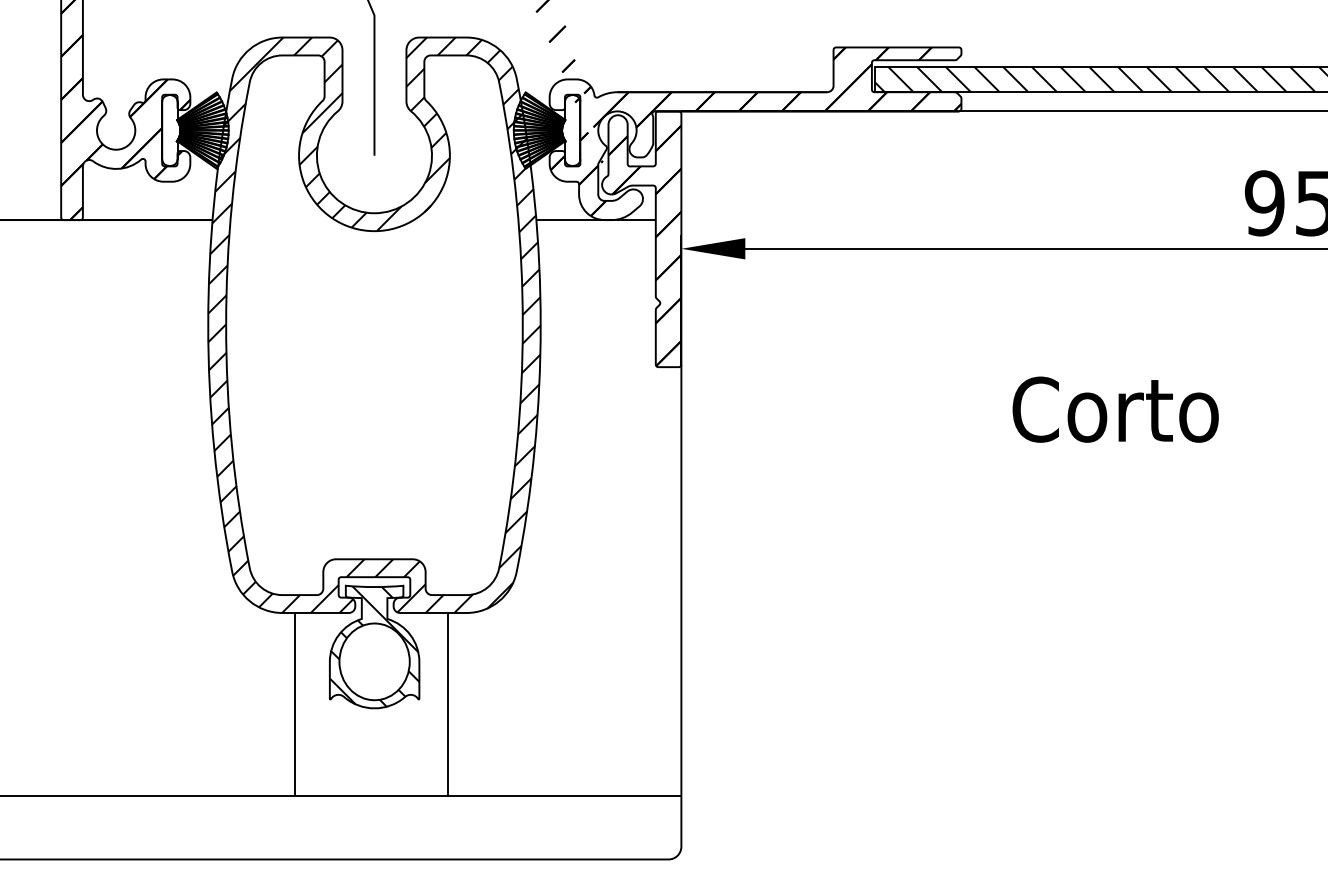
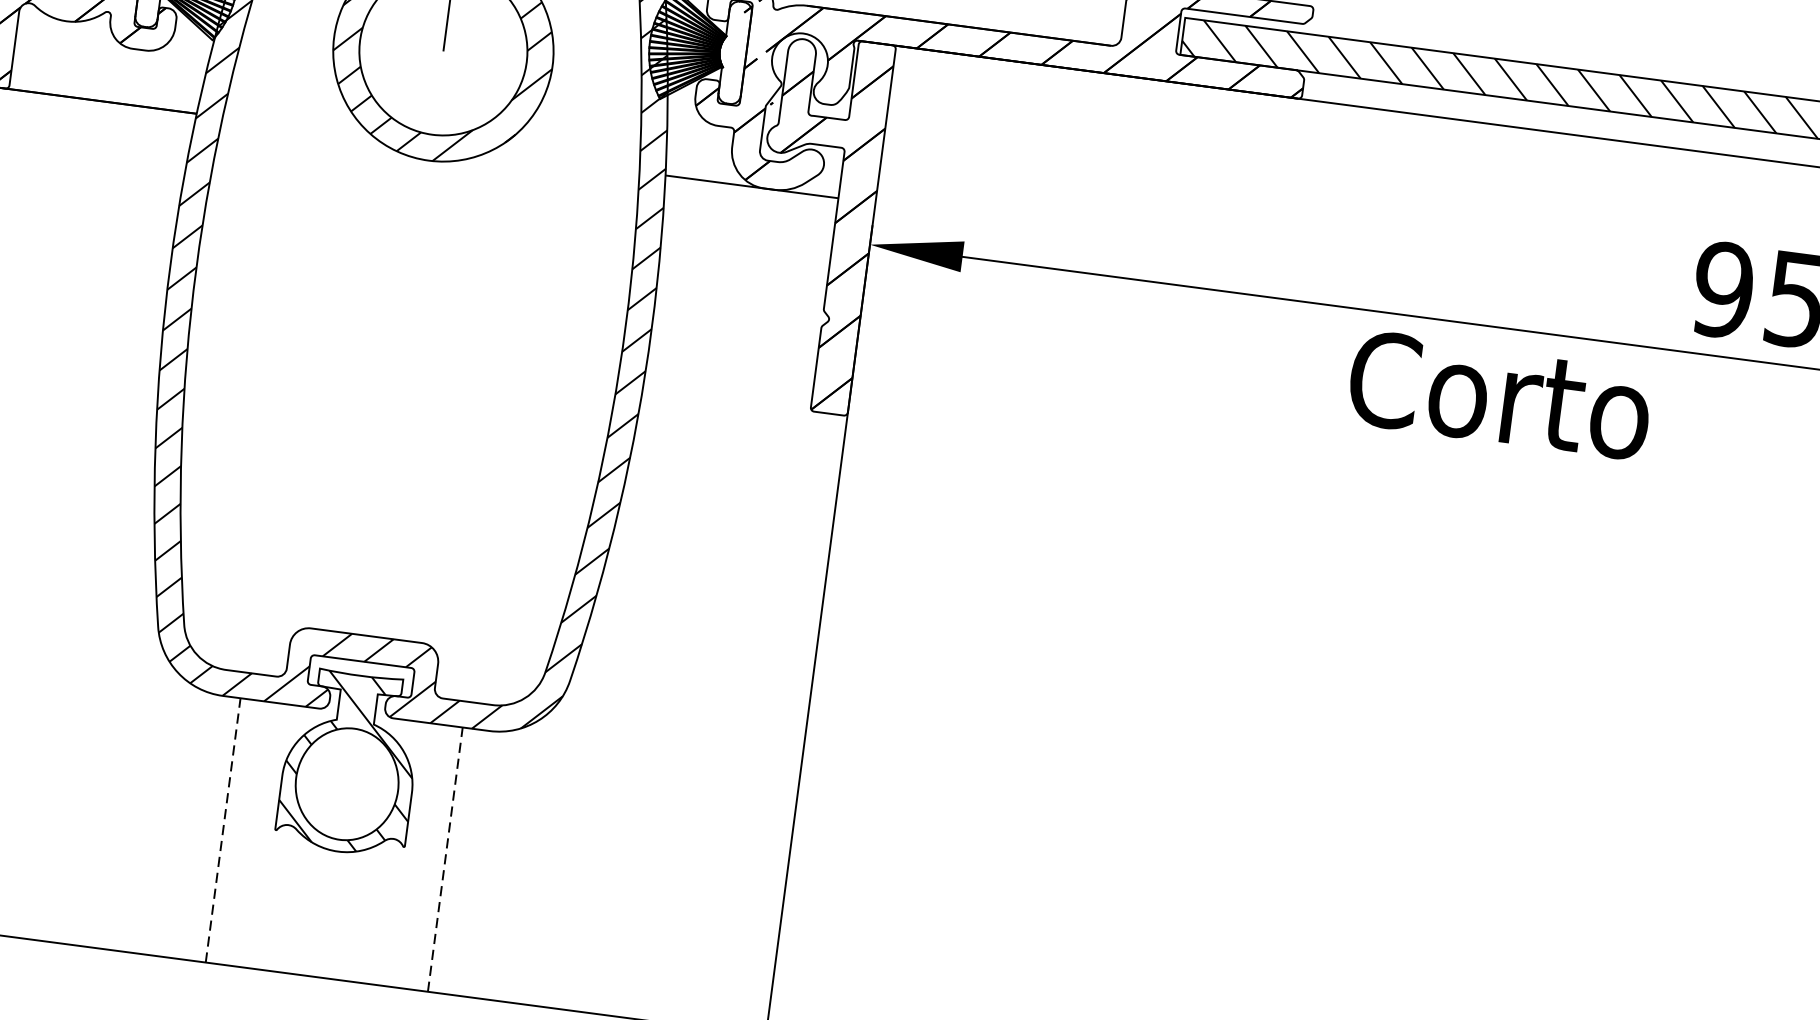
text: (1115, 409) -> (1499, 394), moved
line: (294, 703) -> (223, 829), solid -> dashed
line: (448, 703) -> (446, 858), solid -> dashed

